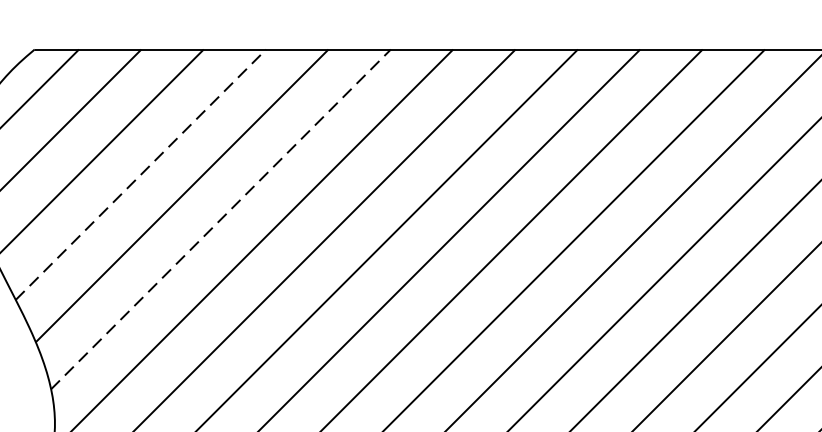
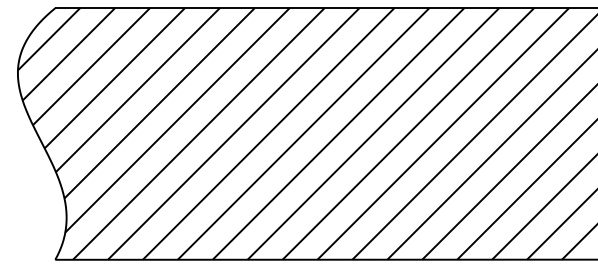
line: (142, 173) -> (115, 77), dashed -> solid
line: (220, 219) -> (159, 103), dashed -> solid

